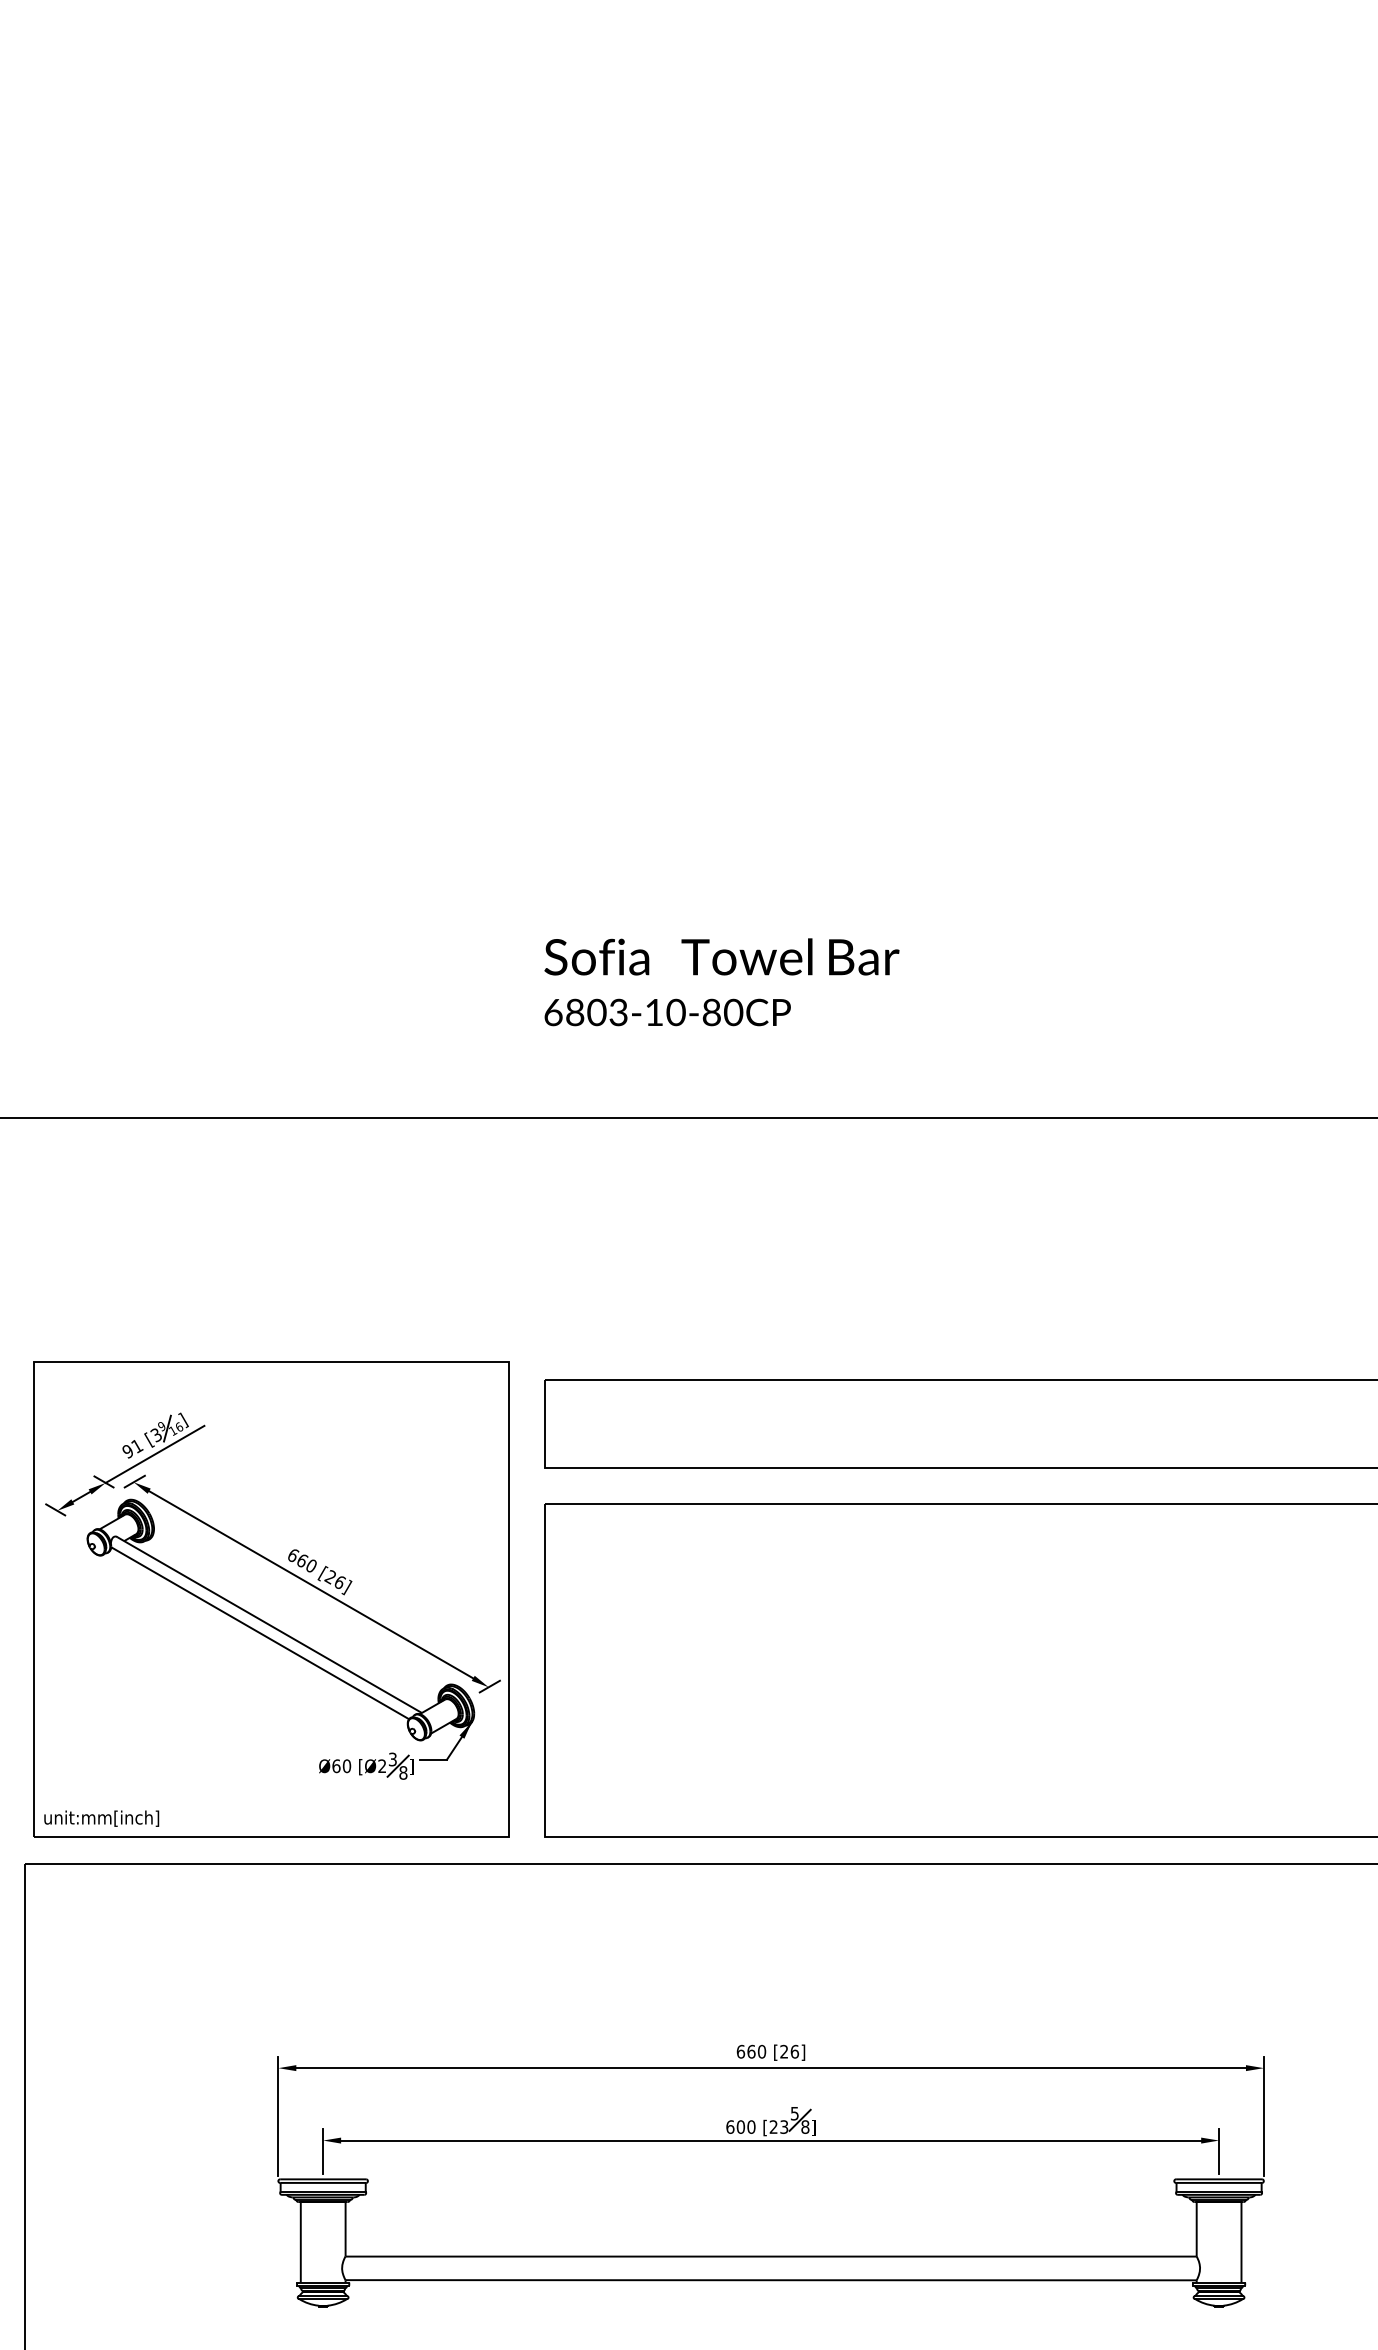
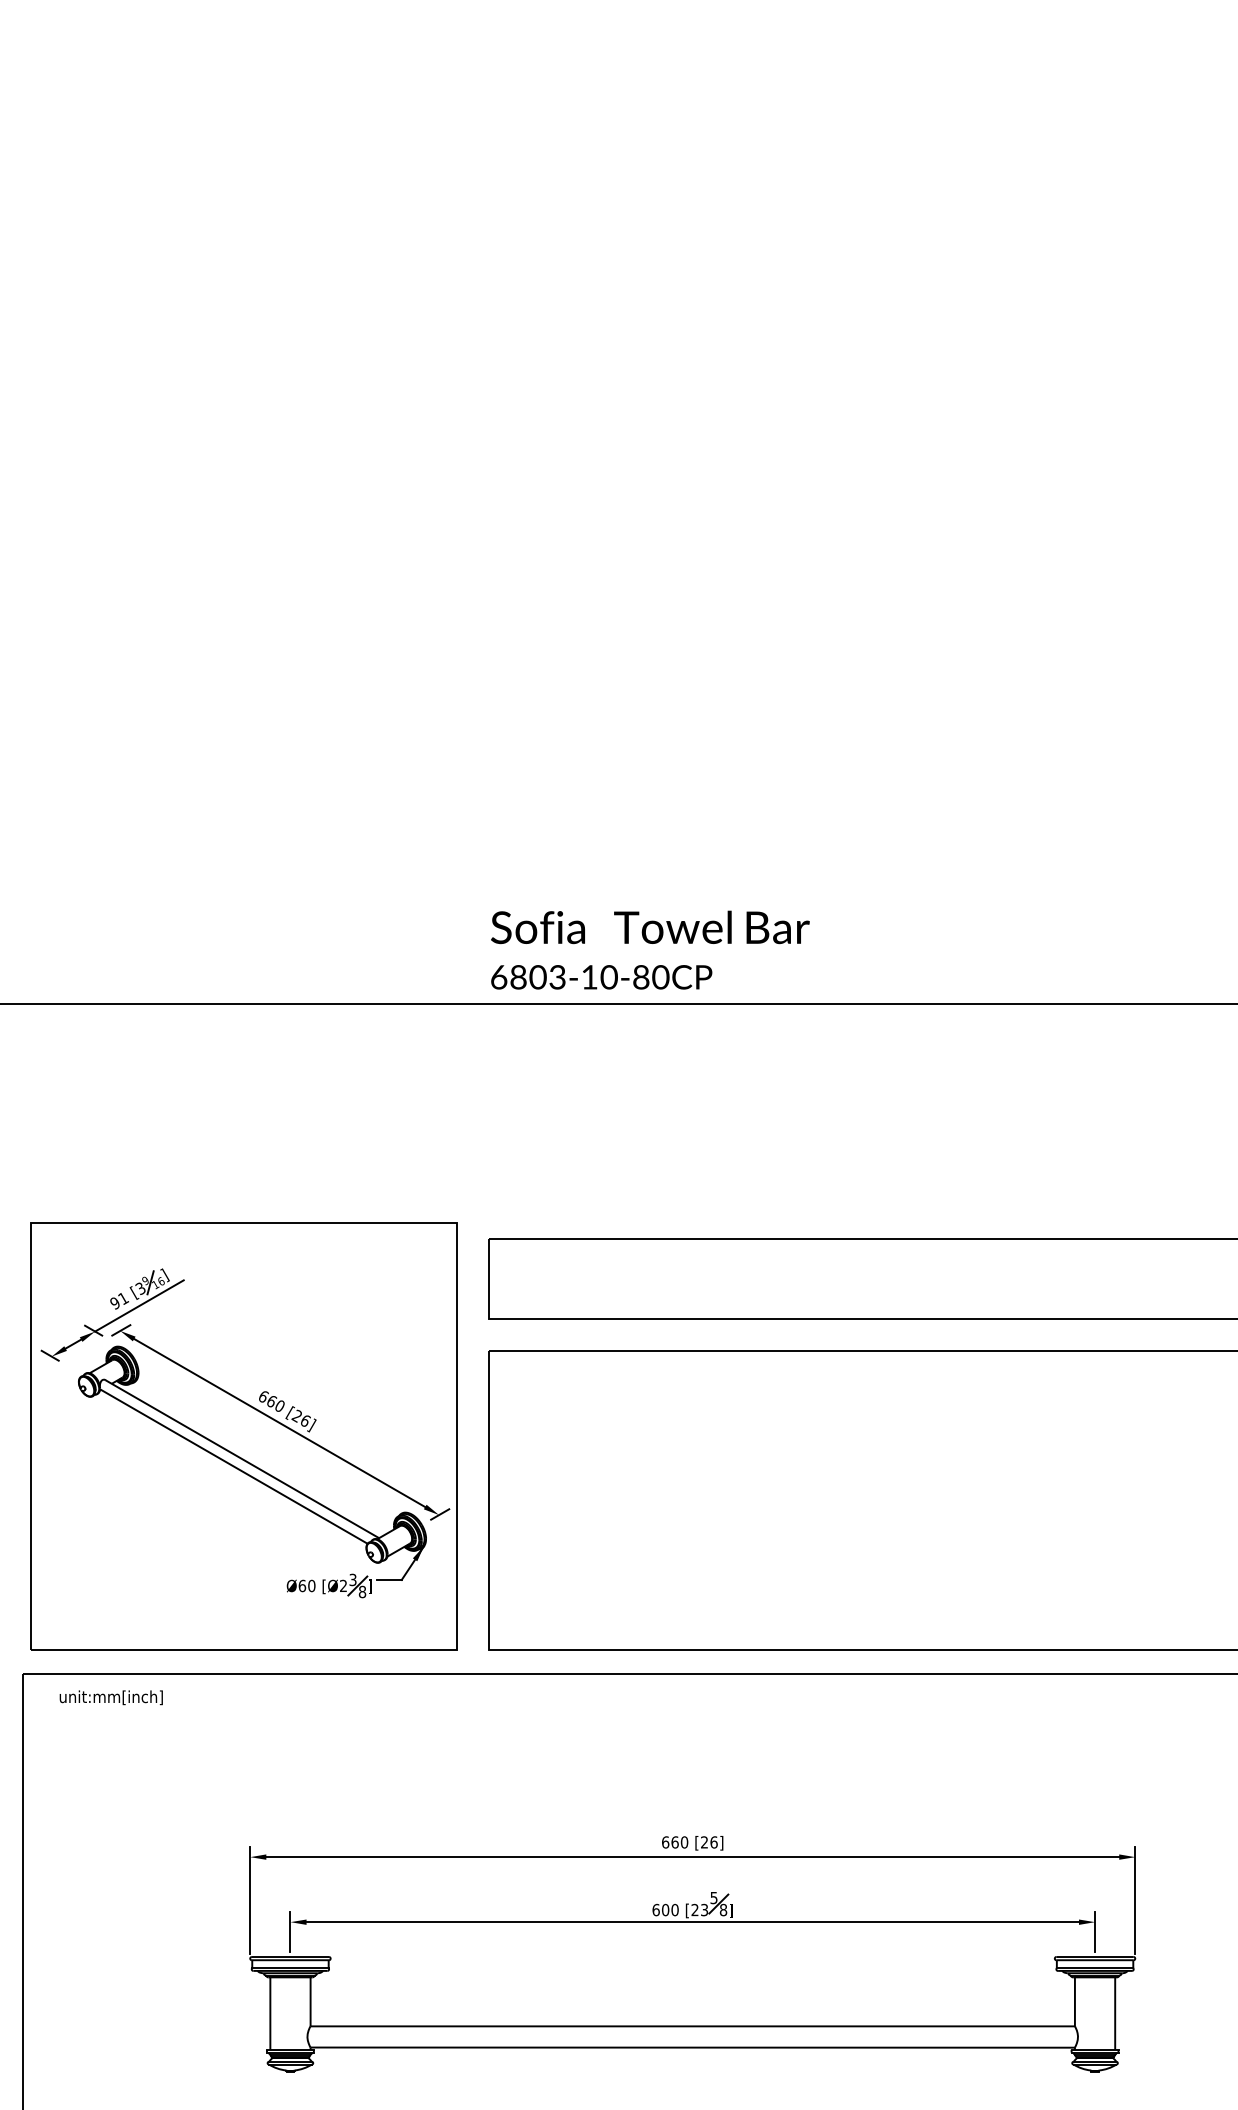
text: (721, 982) -> (649, 950), moved
text: (101, 1818) -> (111, 1697), moved

